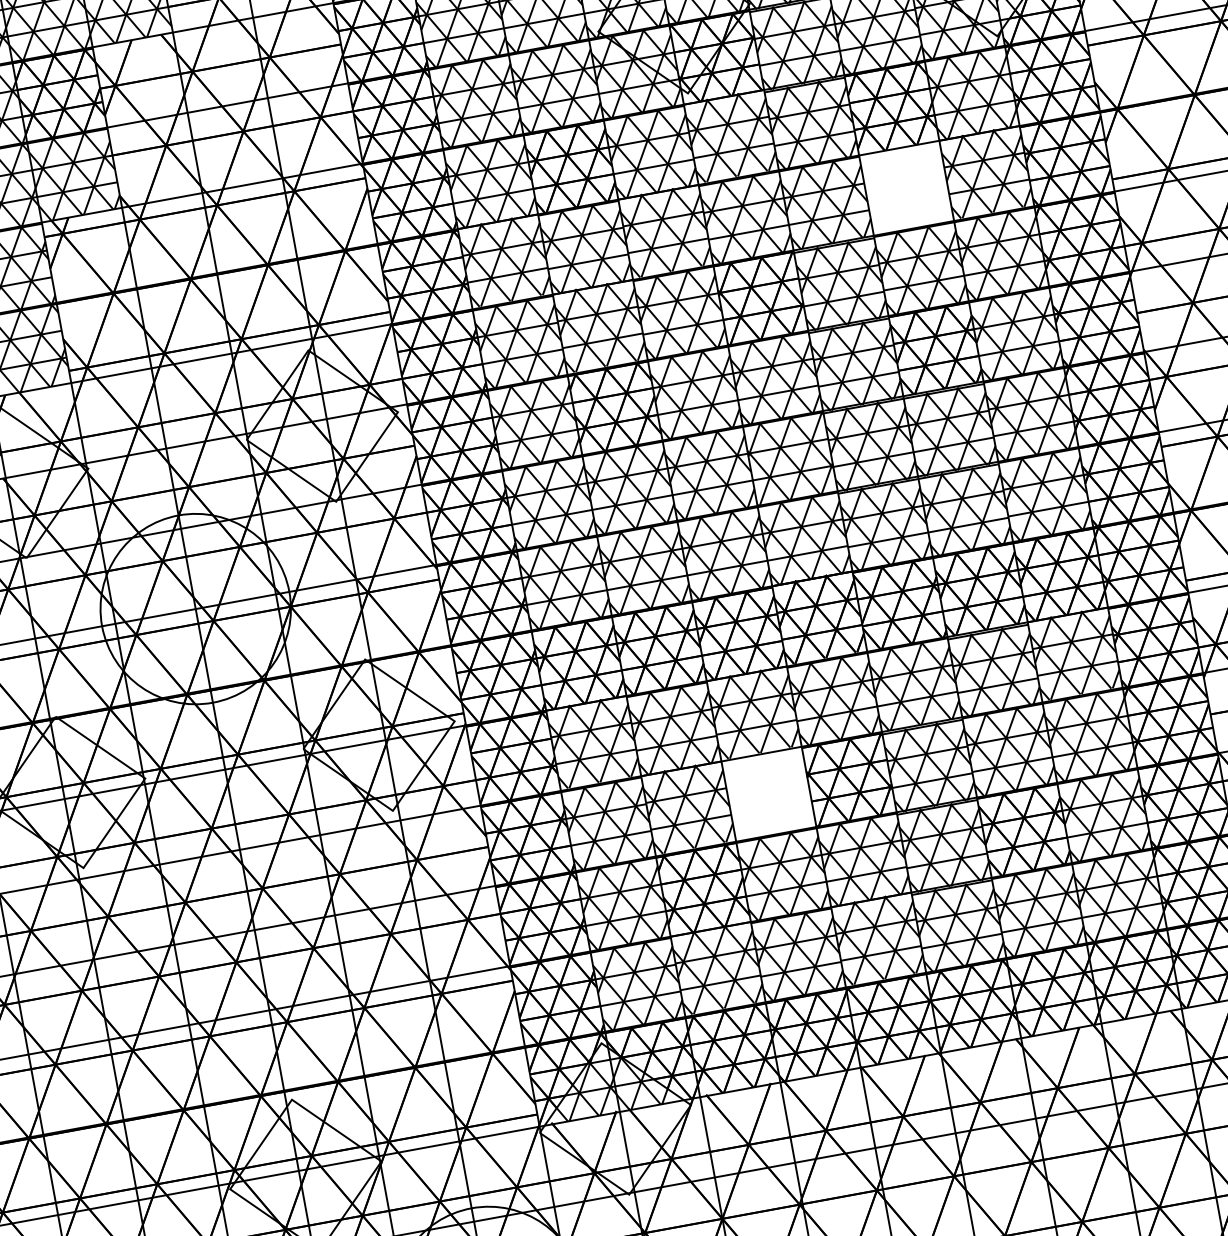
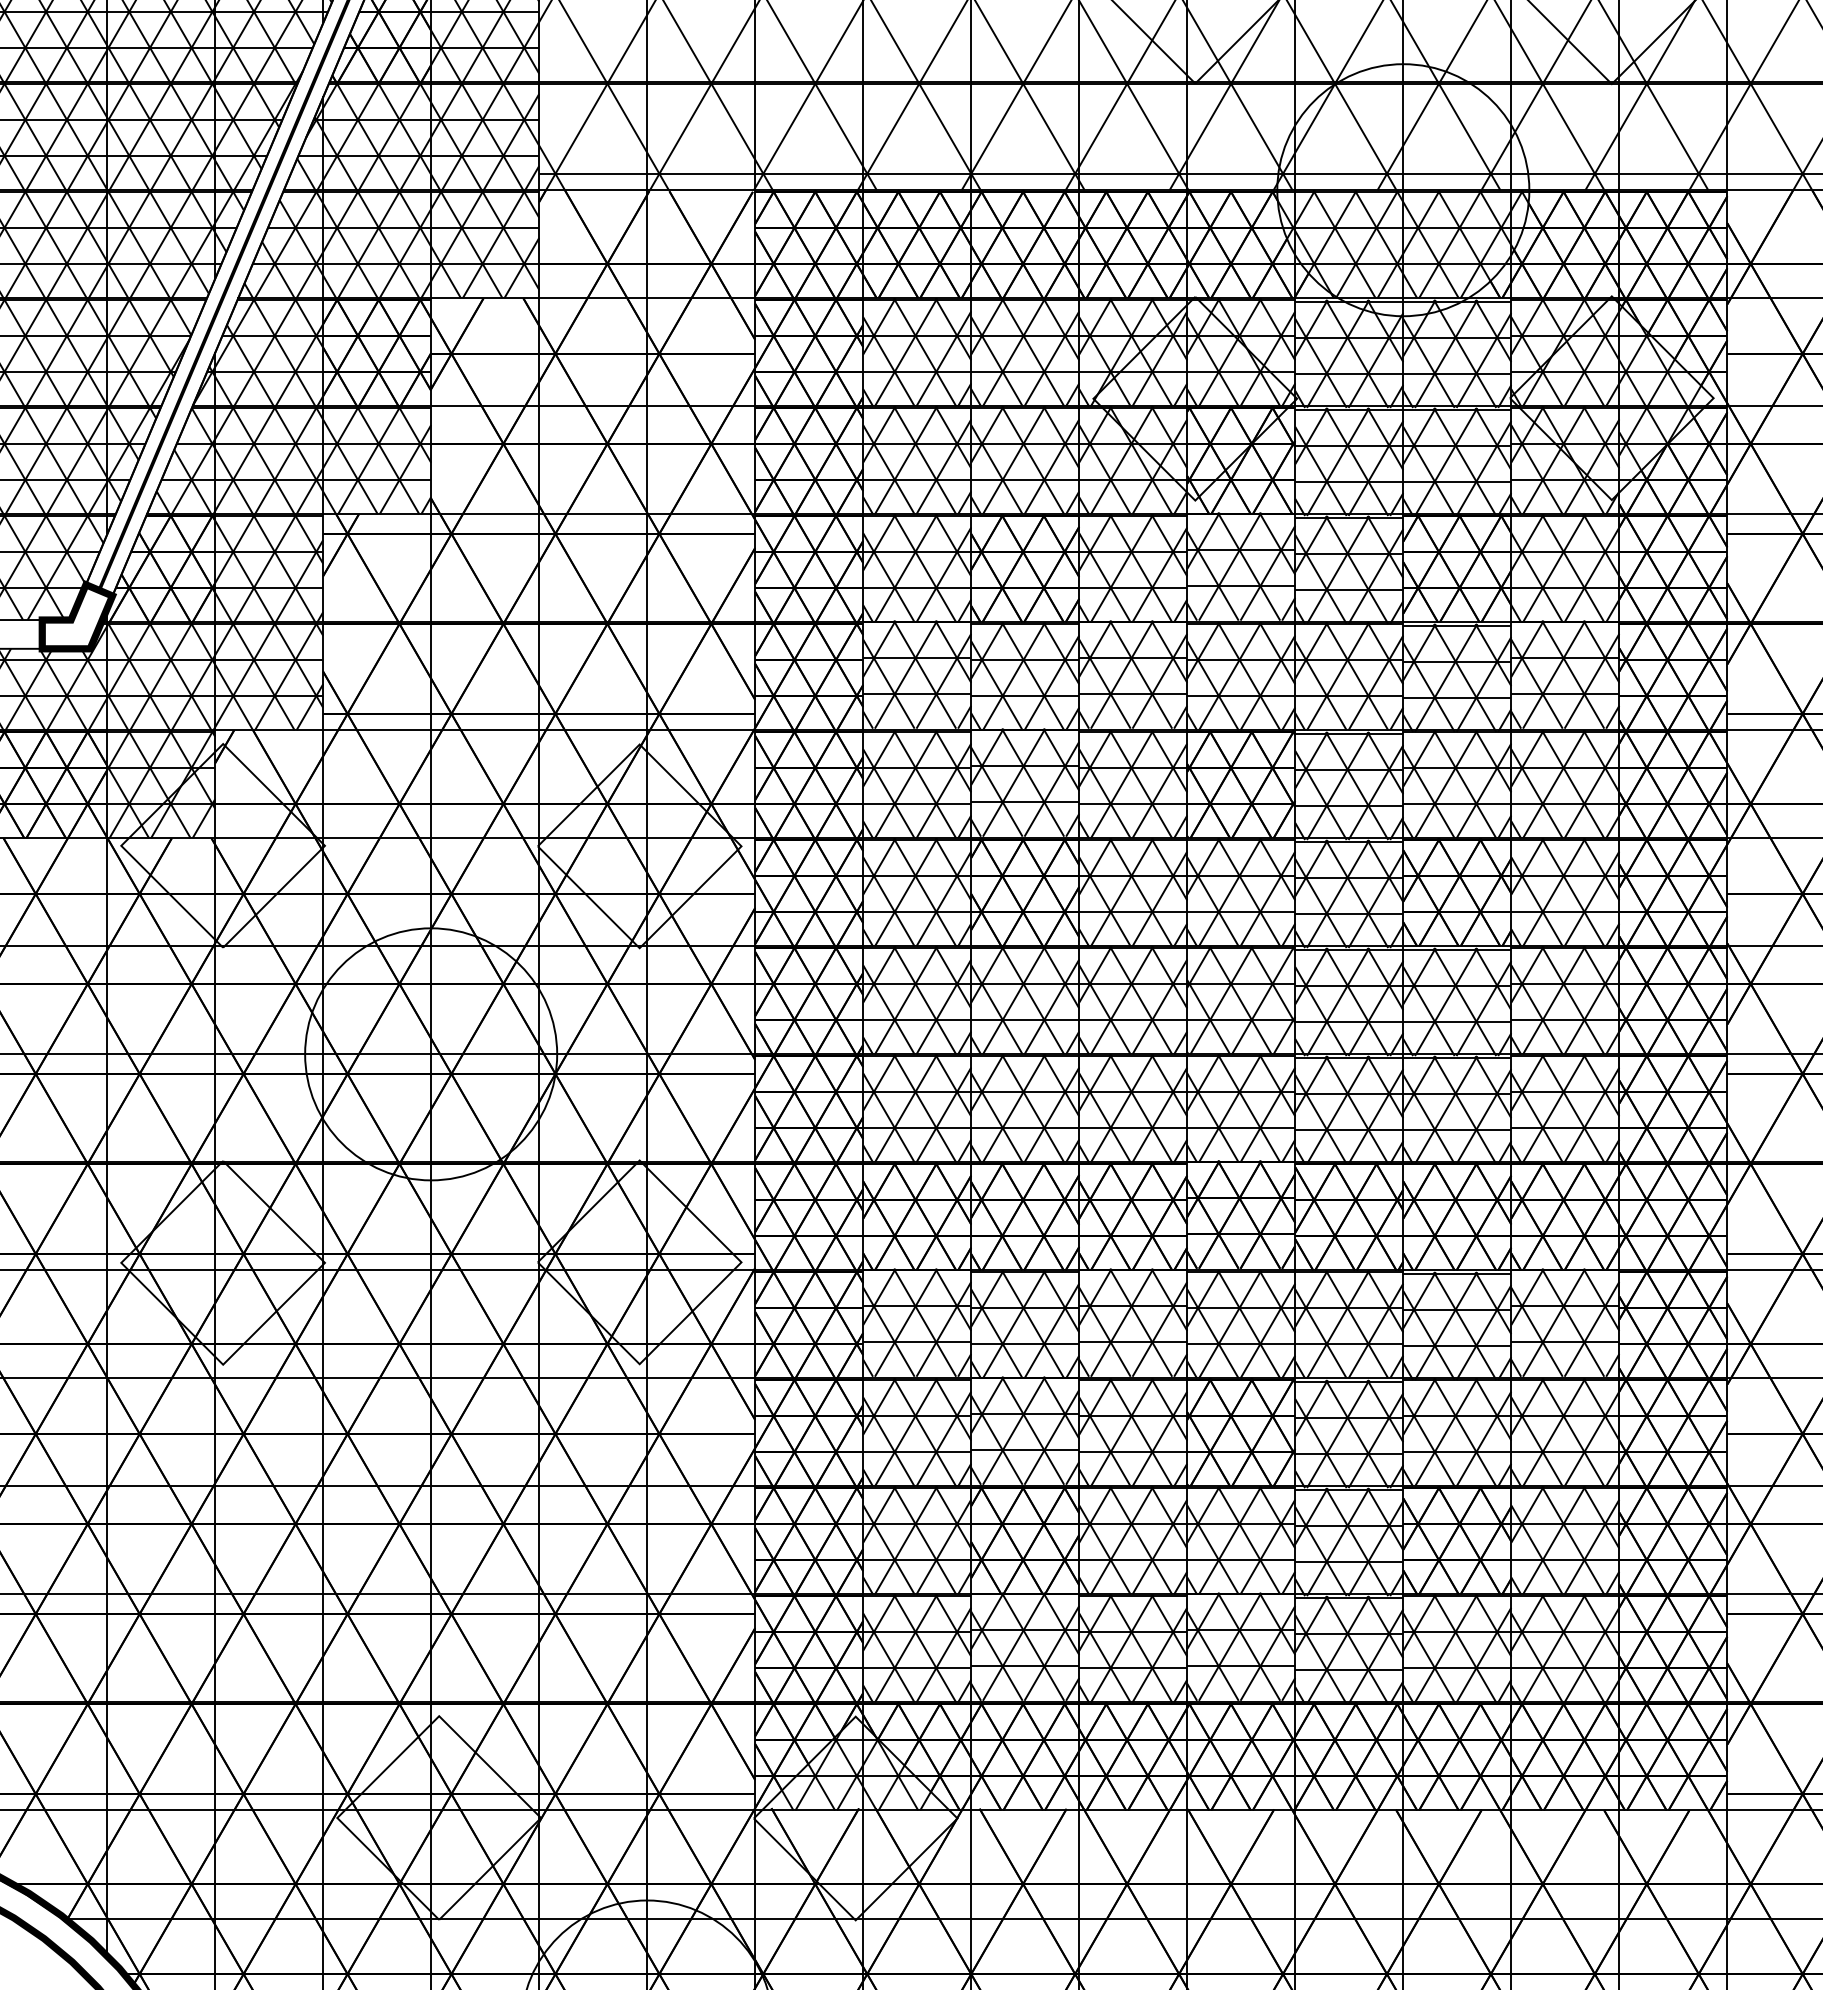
hatch: (906, 189) -> (1457, 677), added
hatch: (769, 794) -> (1133, 1432), added

